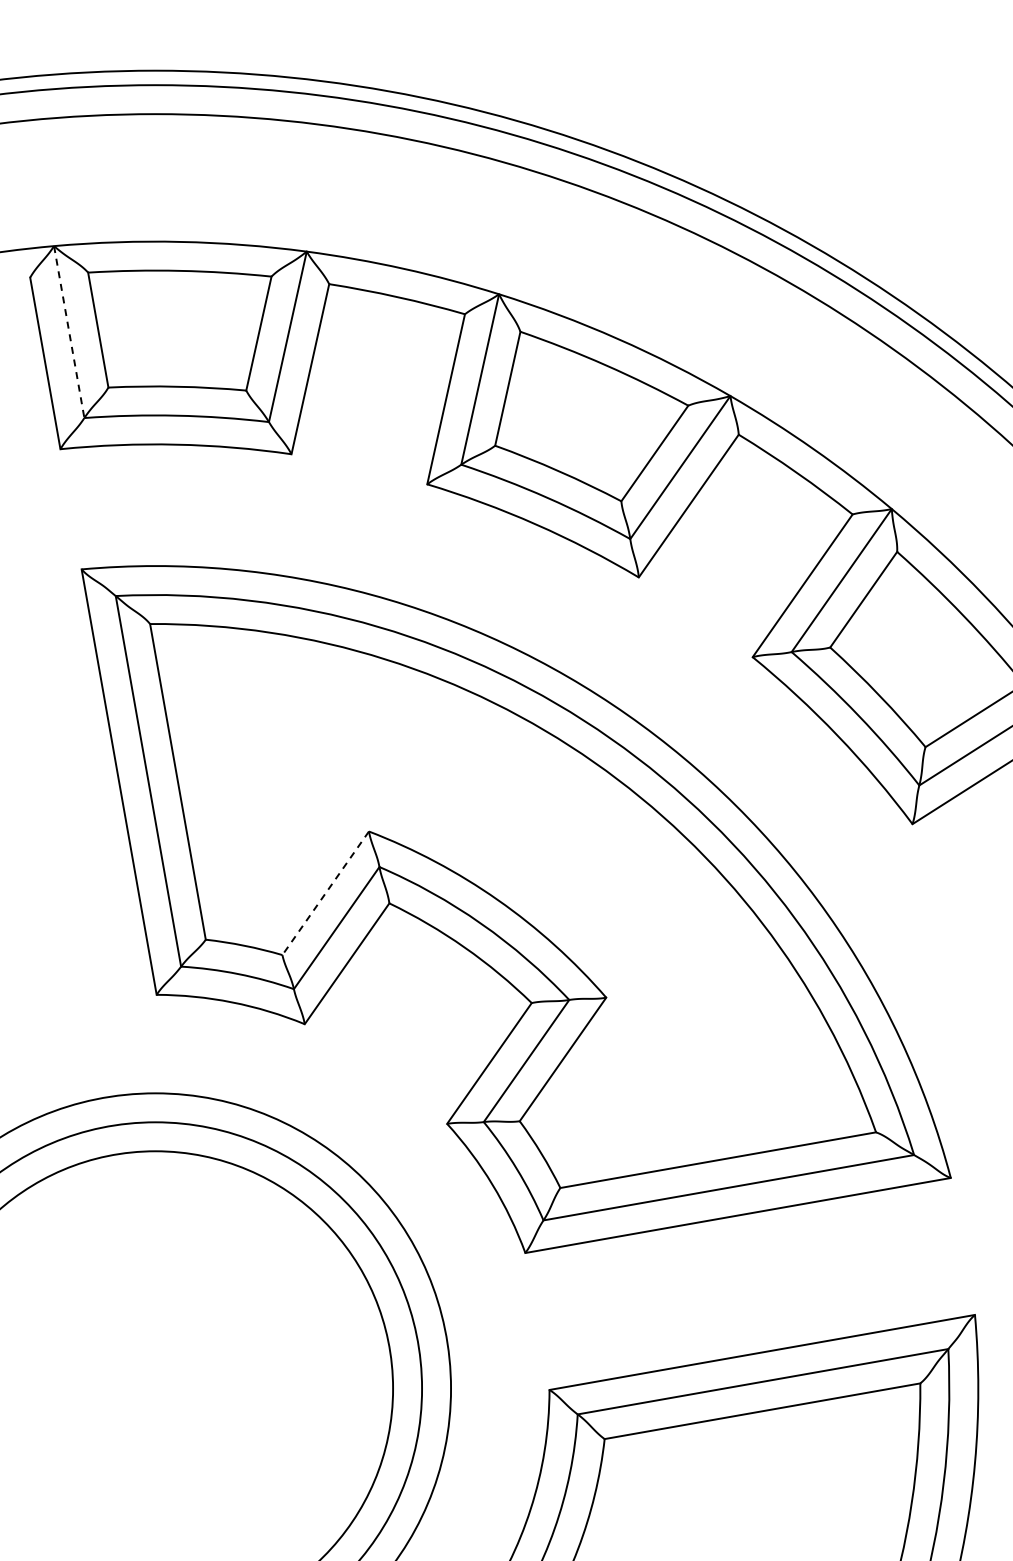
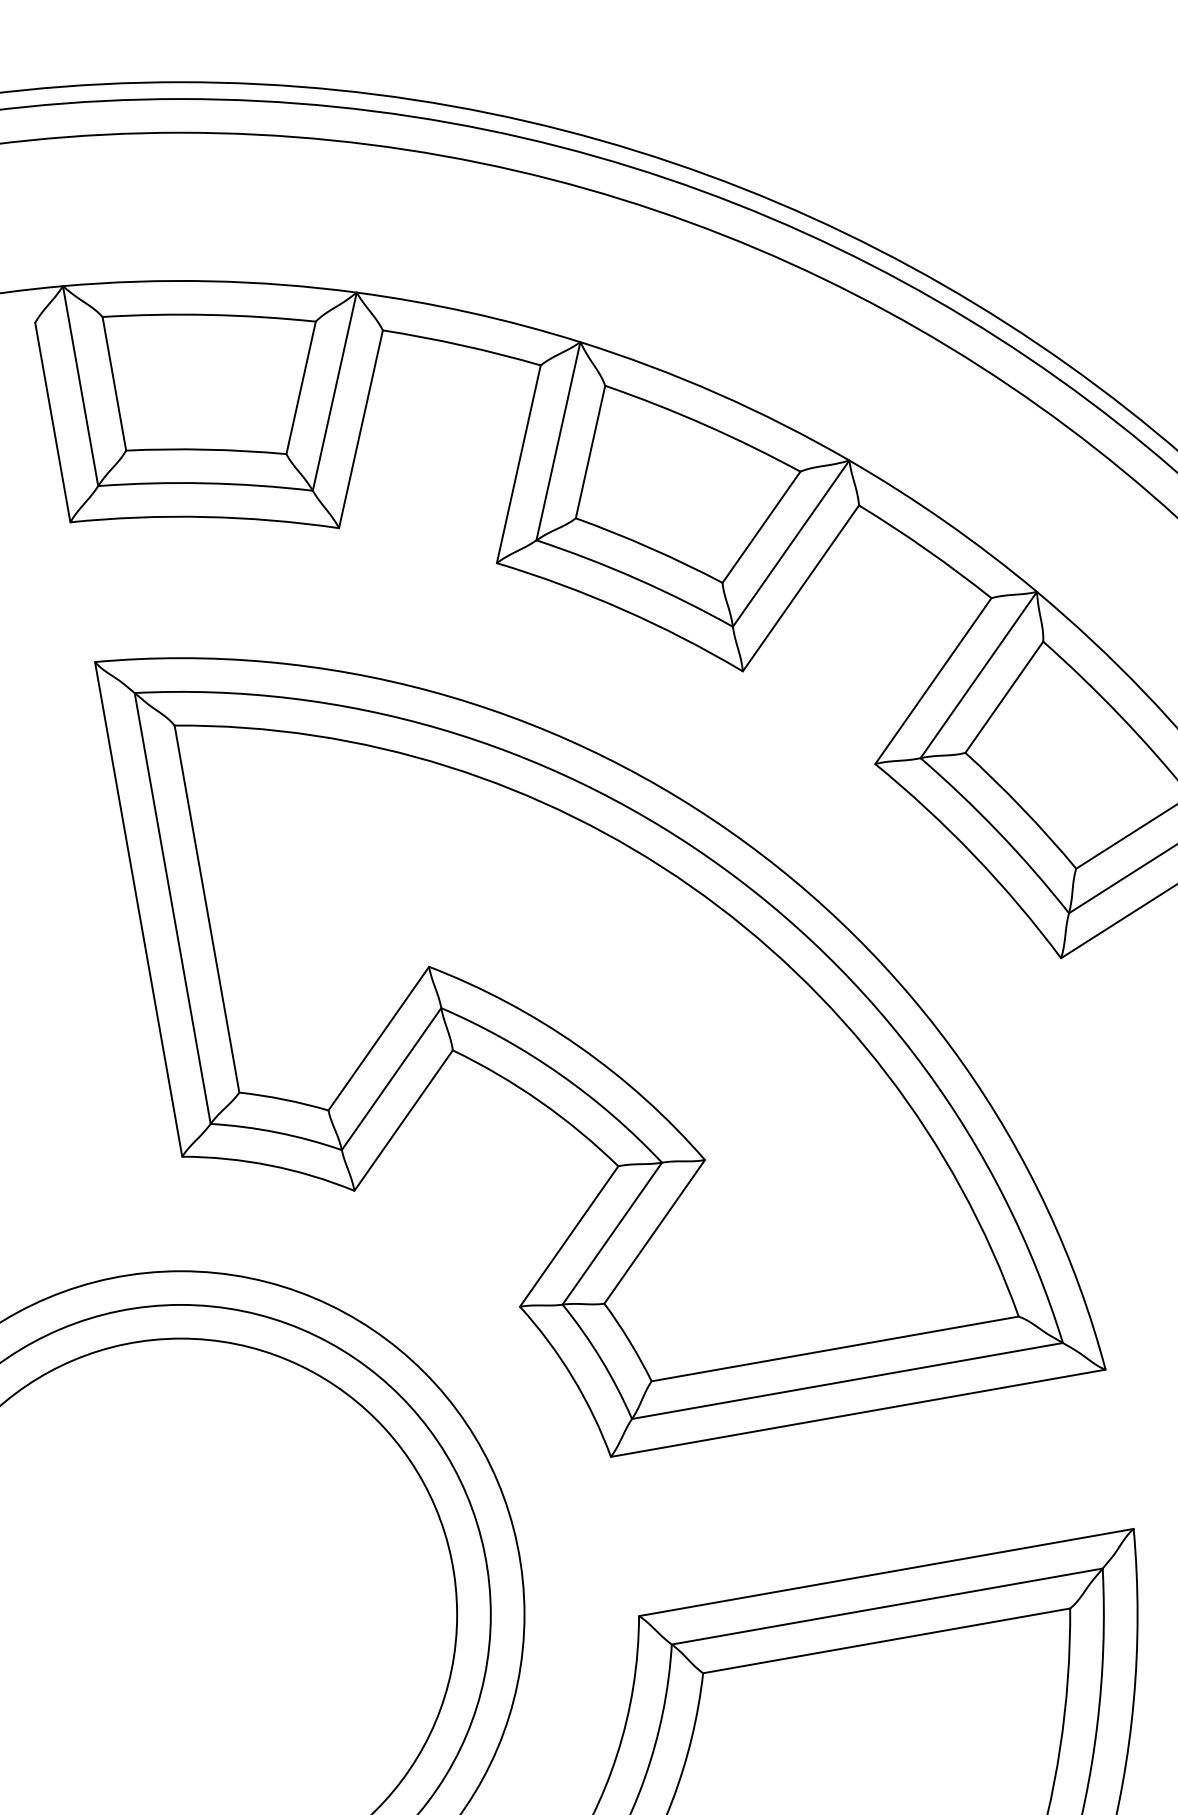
line: (69, 332) -> (80, 386), dashed -> solid
line: (325, 893) -> (378, 1038), dashed -> solid

